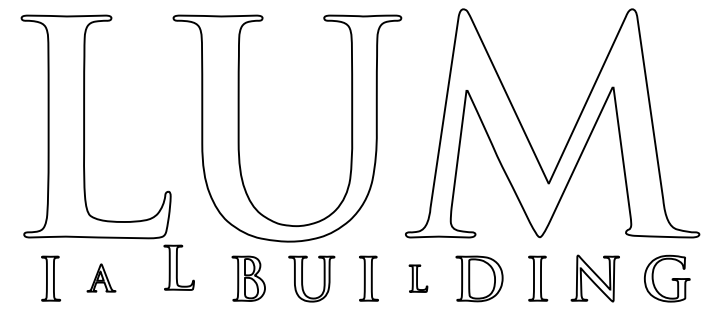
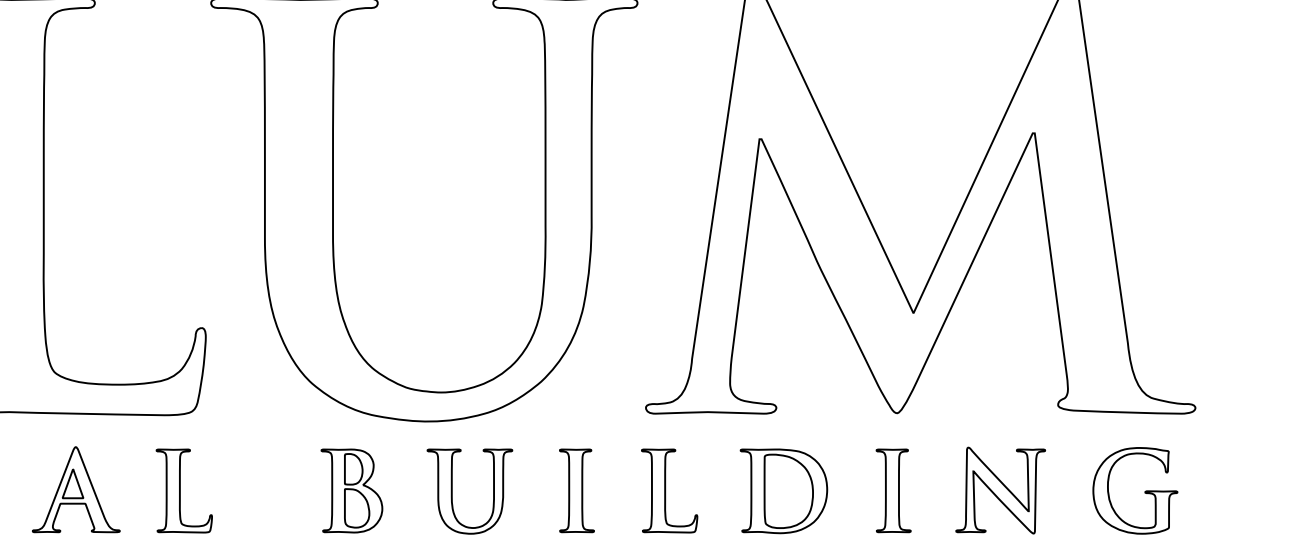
part: (178, 267) -> (182, 490), moved
part: (101, 277) -> (76, 488), size x1.67
part: (418, 278) -> (669, 490), size x1.67

